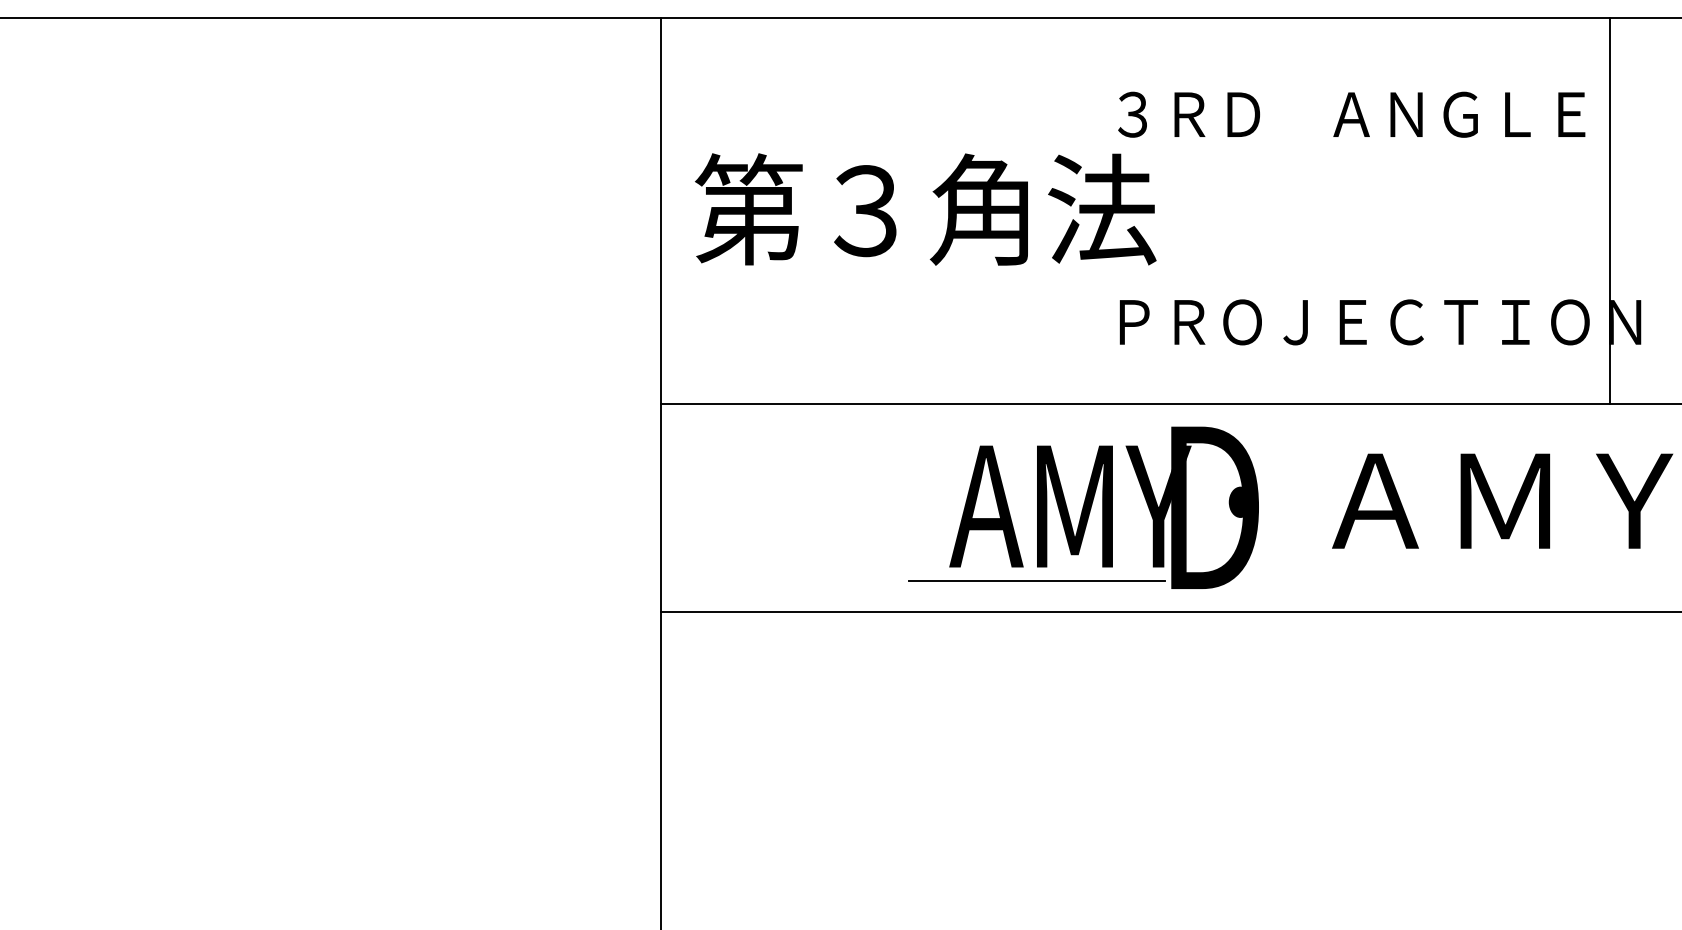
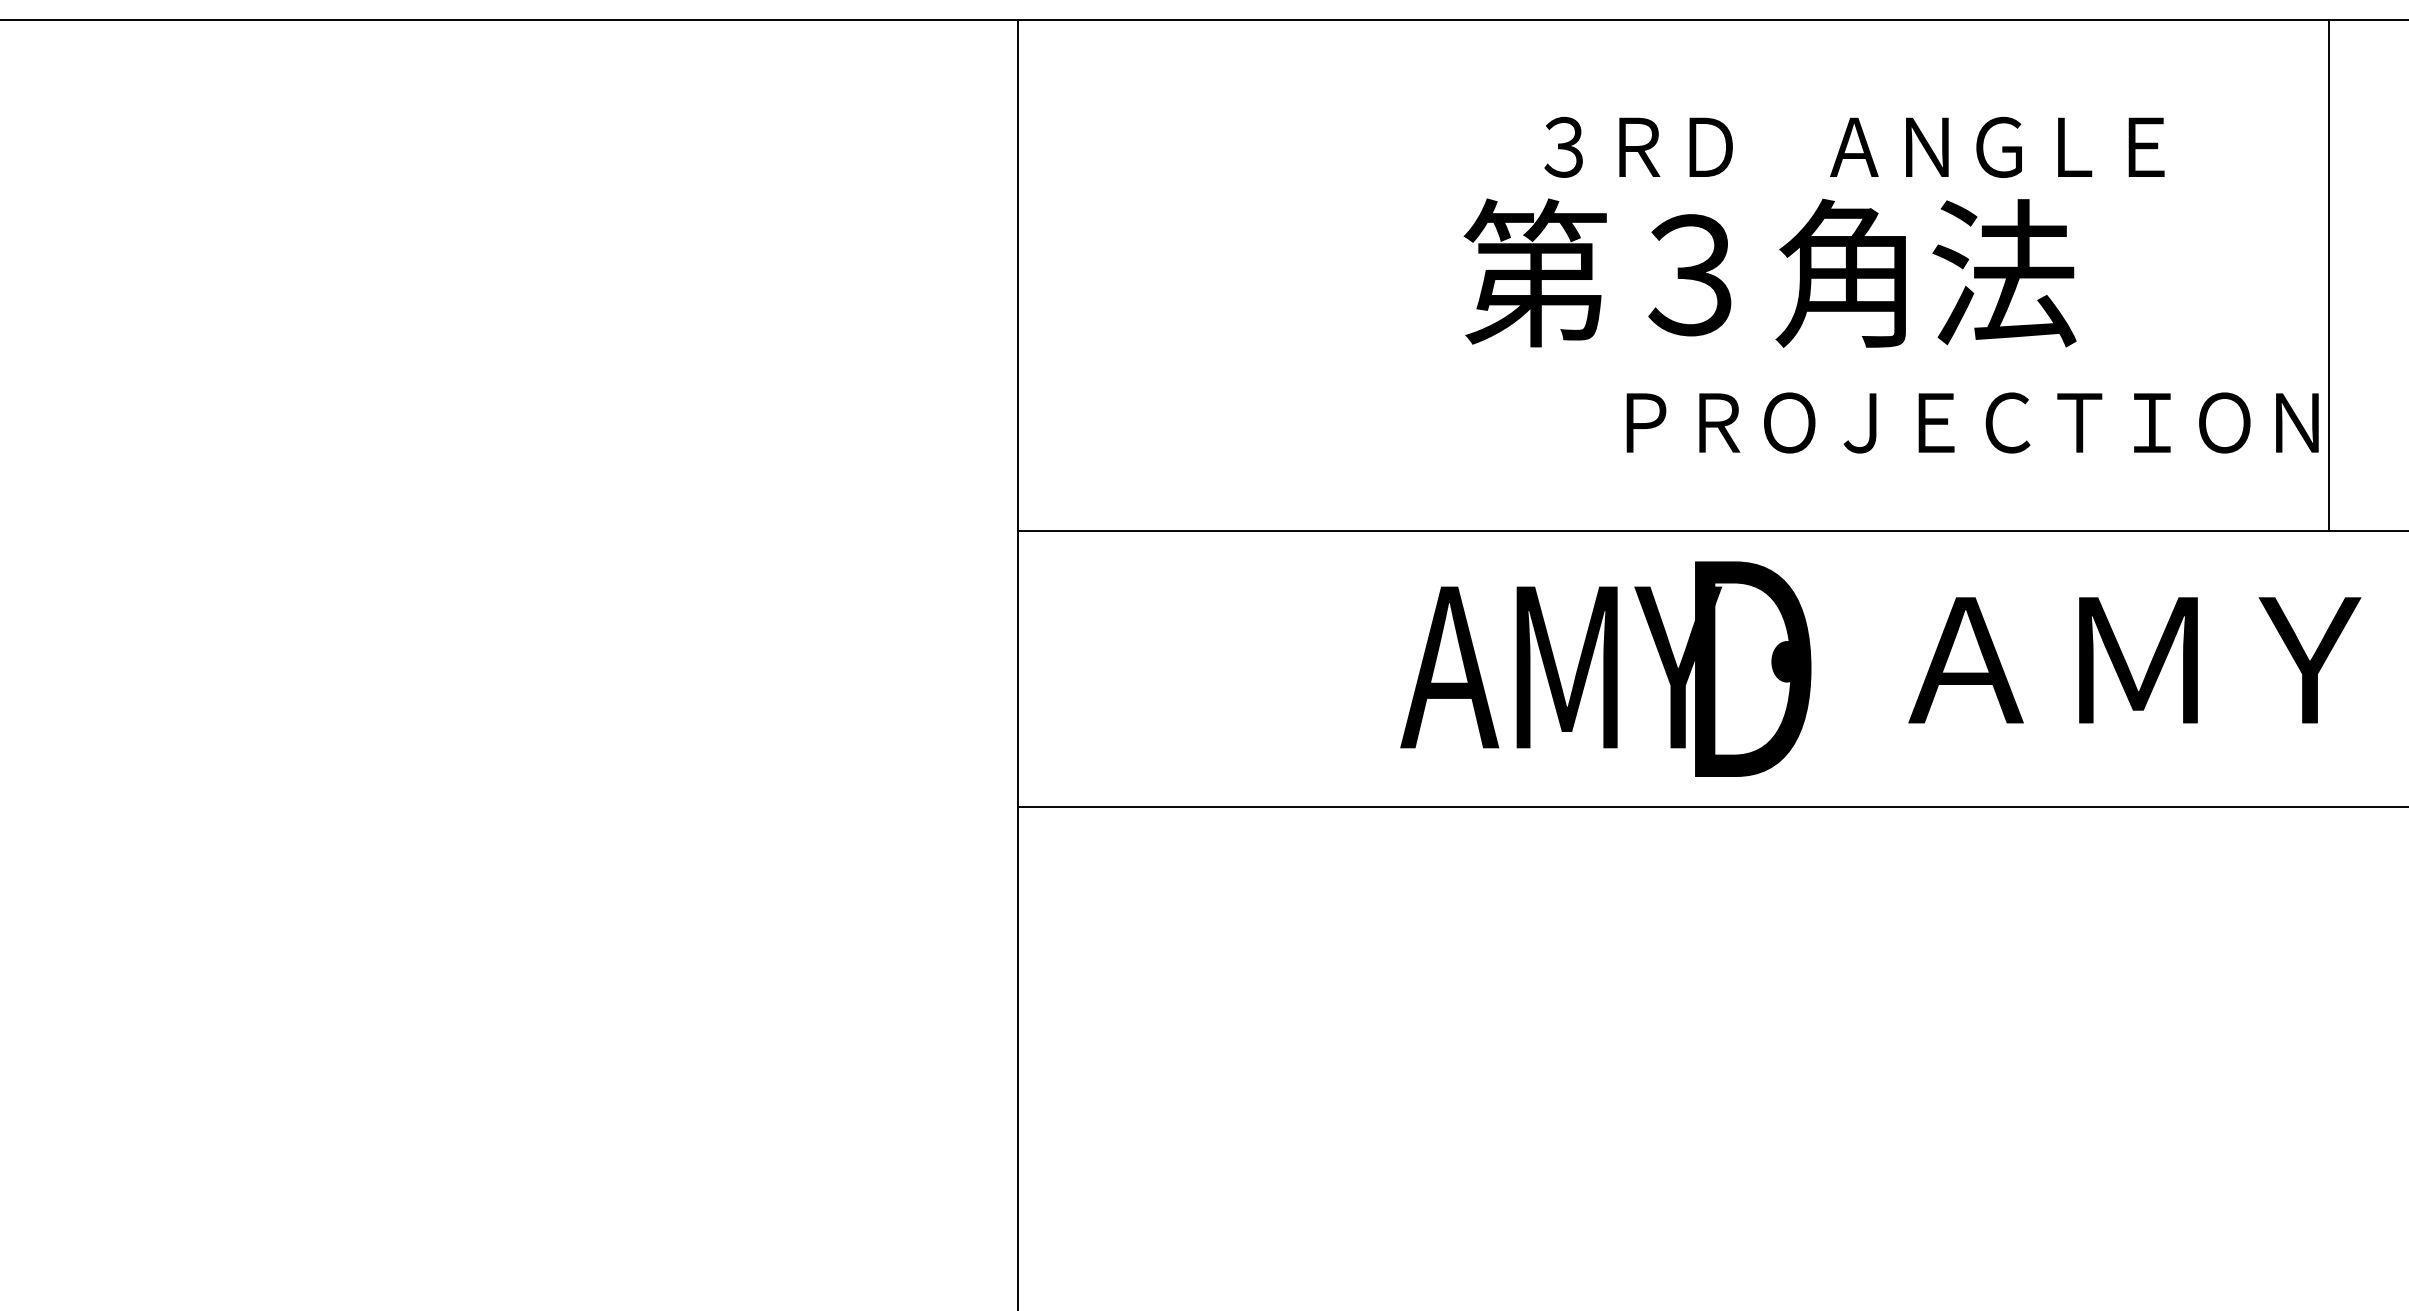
text: (1351, 114) -> (1854, 146), moved
text: (925, 209) -> (1769, 272), moved
line: (1610, 211) -> (2328, 275), moved
line: (1036, 580) -> (1516, 765), removed

